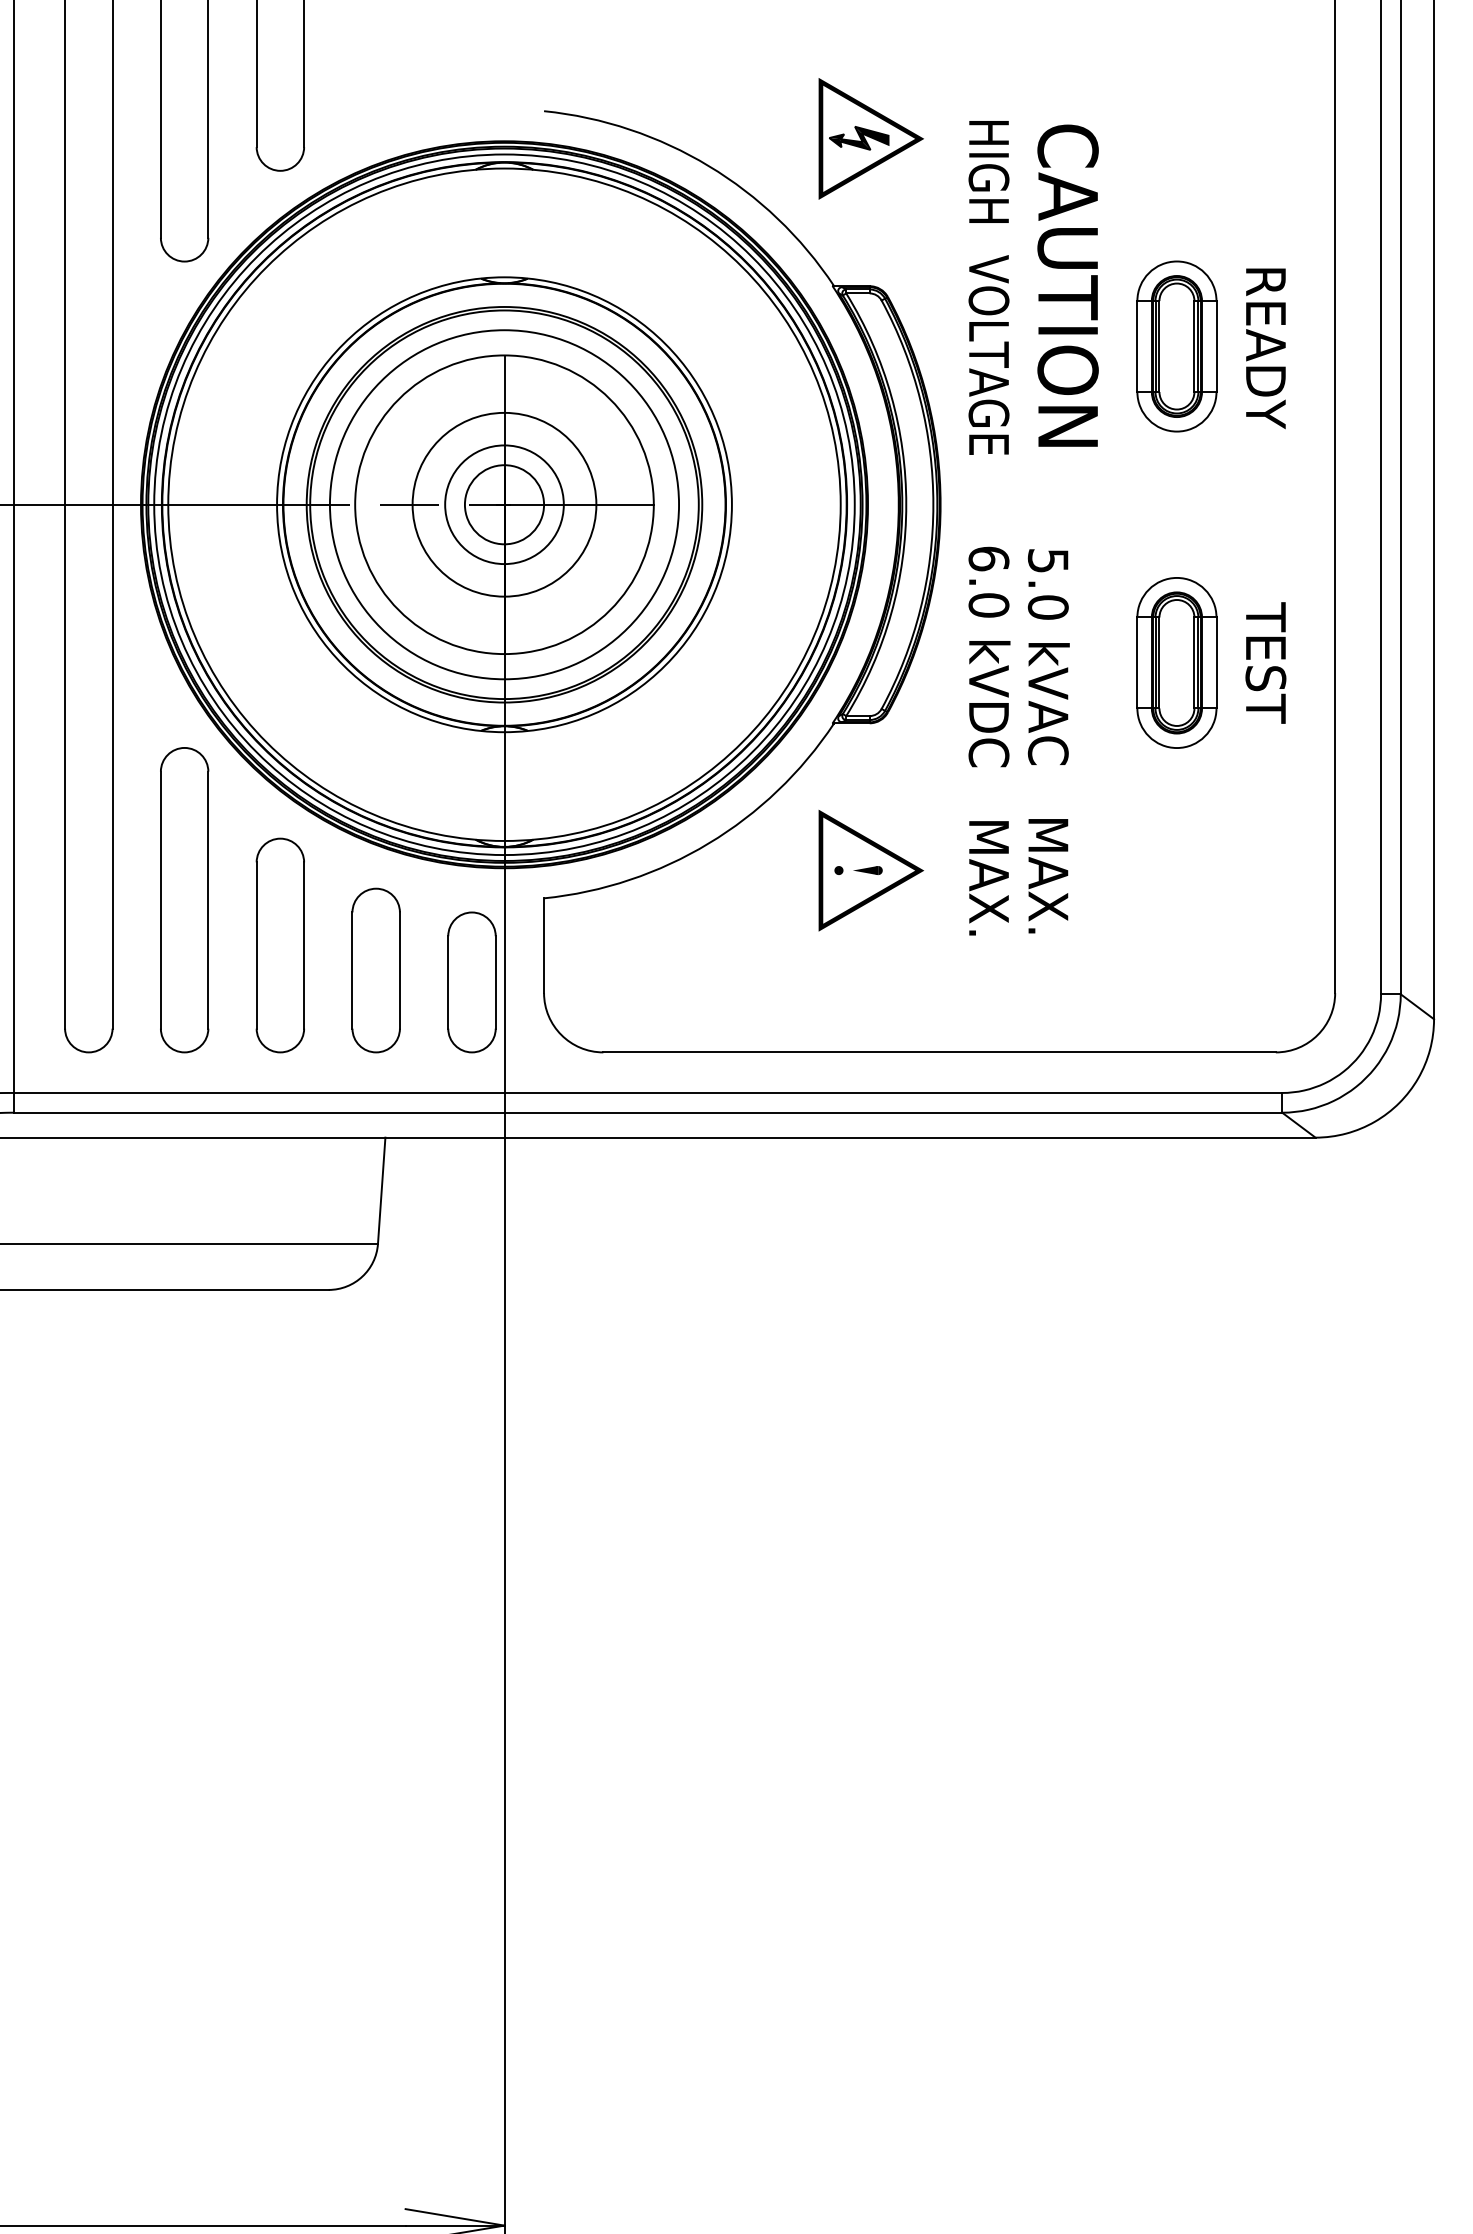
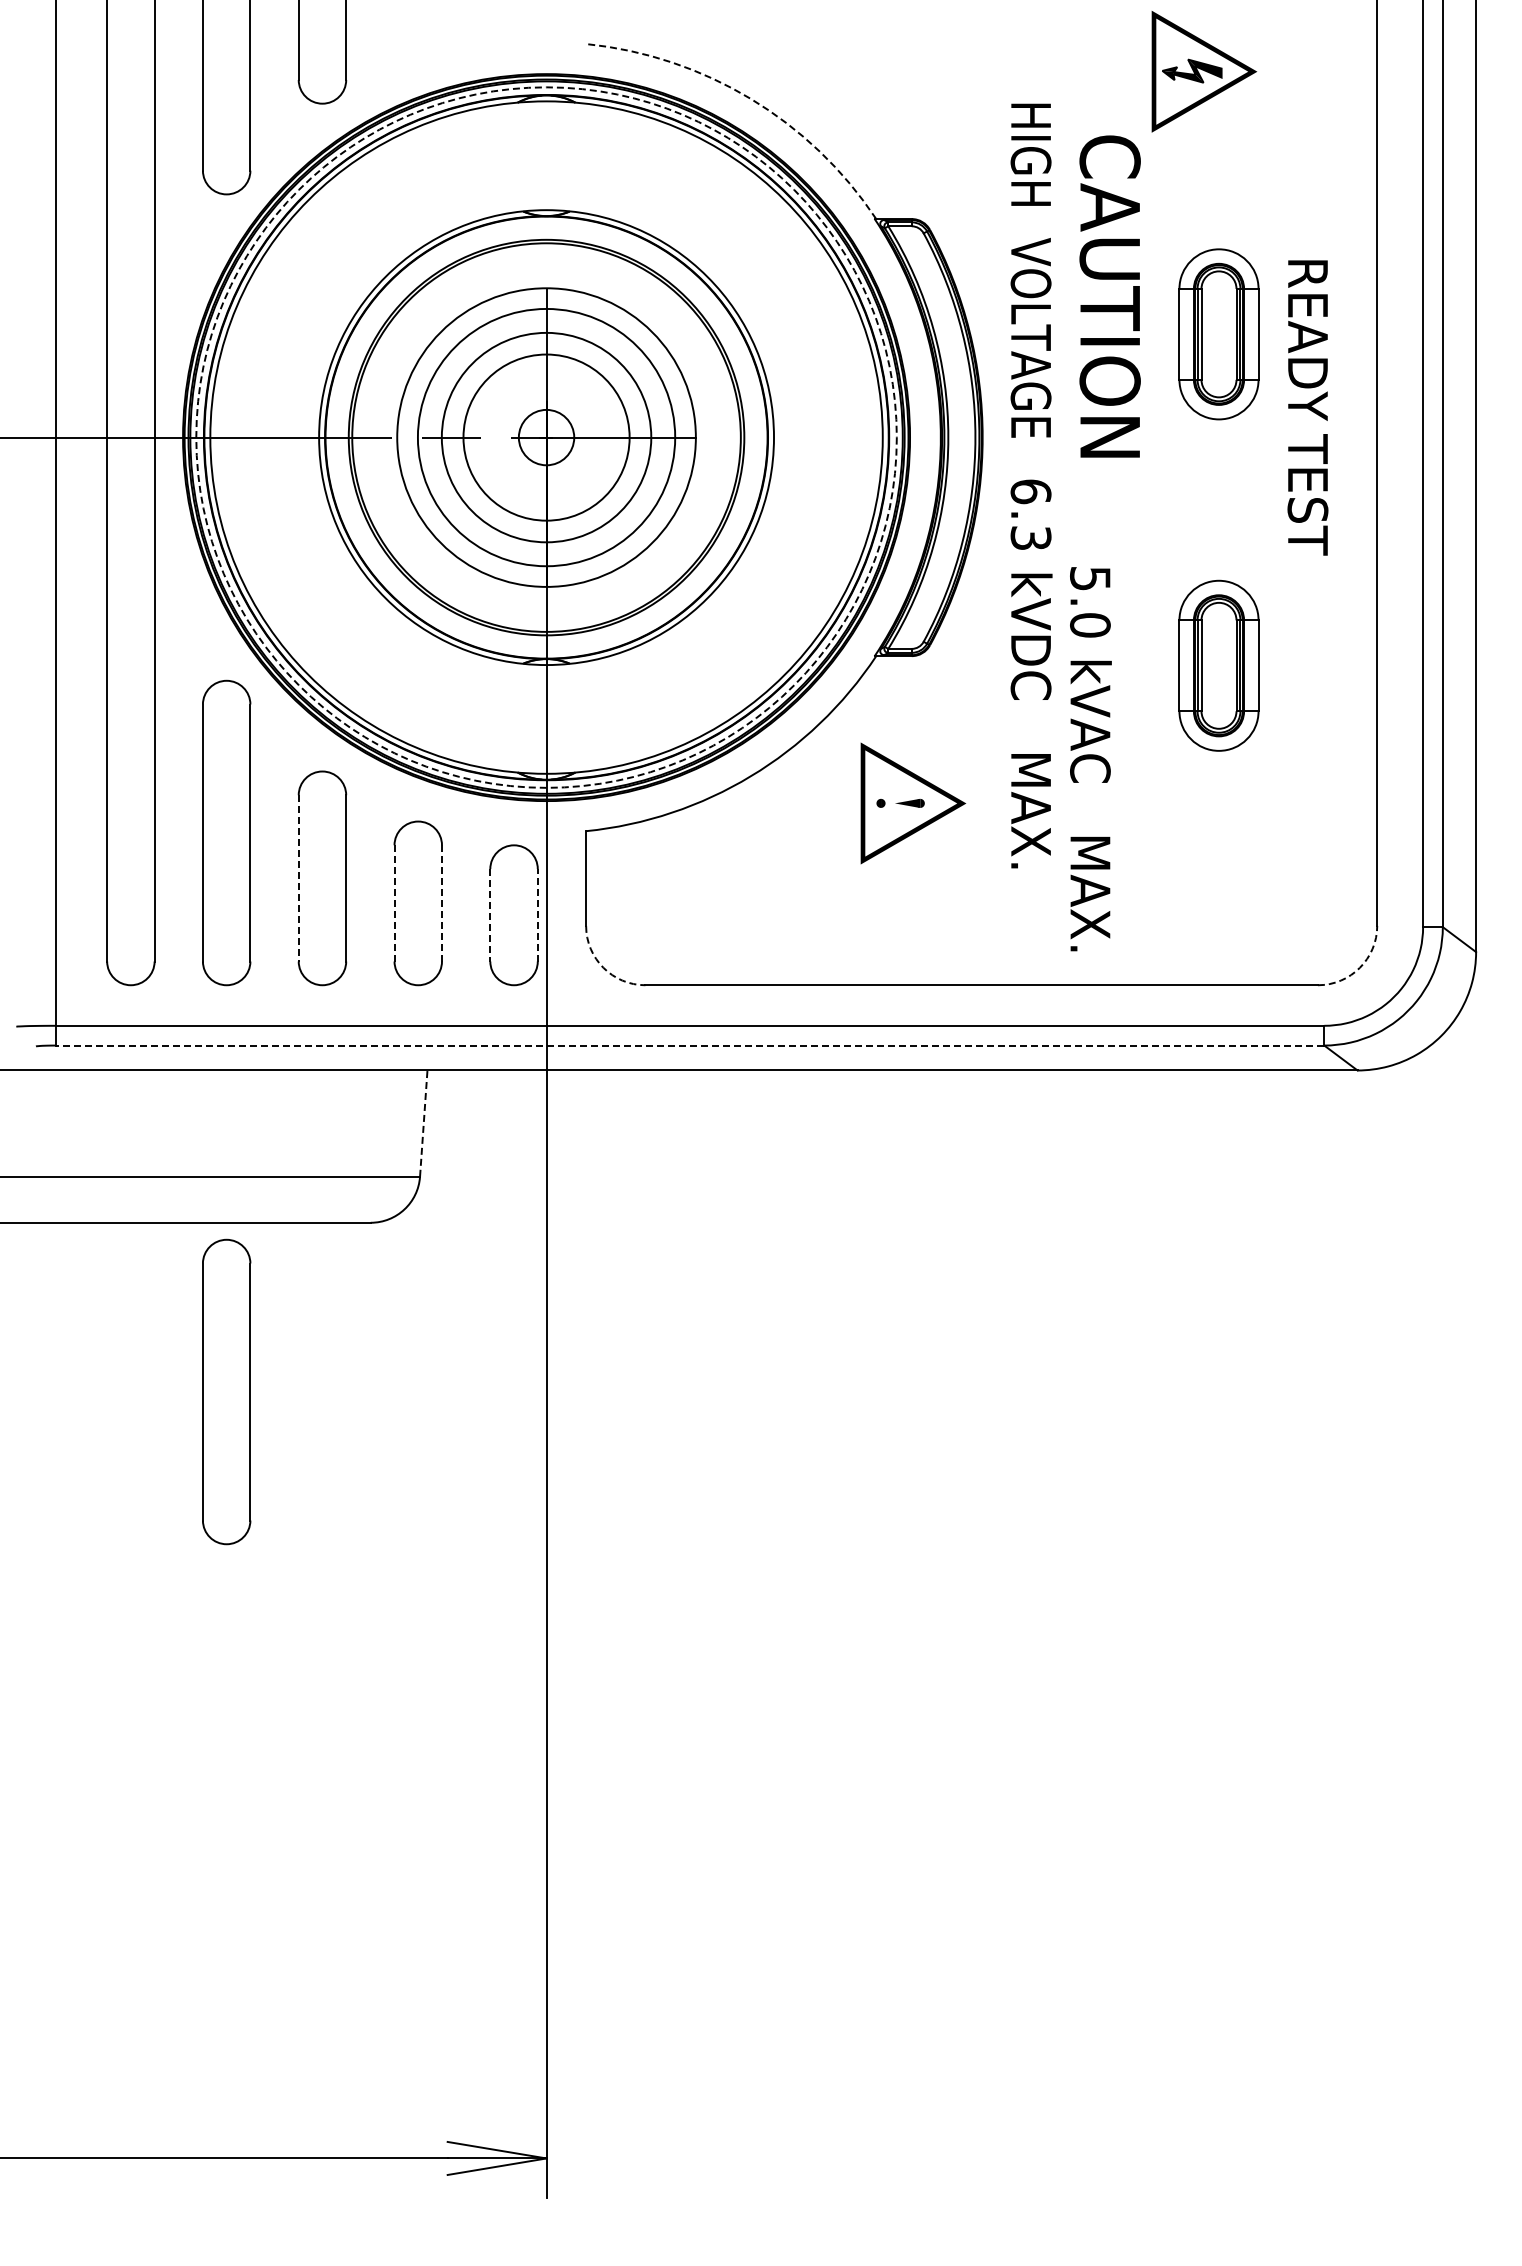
part: (871, 138) -> (1204, 71), moved
arc: (708, 165) -> (750, 98), solid -> dashed
text: (1067, 285) -> (1109, 296), moved
text: (988, 287) -> (1030, 270), moved
part: (1176, 346) -> (1218, 334), moved
text: (1265, 348) -> (1307, 340), moved
circle: (504, 504) -> (546, 437), size x0.6
circle: (504, 504) -> (546, 437), size x0.7
circle: (504, 504) -> (546, 437), size x1.4
circle: (504, 504) -> (546, 437), size x1.4
circle: (504, 504) -> (546, 437), solid -> dashed
text: (988, 605) -> (1030, 538), 6.0 -> 6.3
part: (1176, 662) -> (1218, 665), moved
text: (1265, 662) -> (1307, 494), moved
text: (1048, 741) -> (1090, 759), moved
line: (256, 945) -> (298, 878), solid -> dashed
line: (399, 969) -> (441, 902), solid -> dashed
line: (352, 970) -> (394, 903), solid -> dashed
line: (495, 981) -> (537, 914), solid -> dashed
line: (448, 982) -> (490, 915), solid -> dashed
arc: (561, 1034) -> (603, 967), solid -> dashed
arc: (1317, 1034) -> (1359, 967), solid -> dashed
line: (647, 1112) -> (689, 1045), solid -> dashed
line: (381, 1190) -> (423, 1123), solid -> dashed
part: (184, 1458) -> (226, 1391), added

